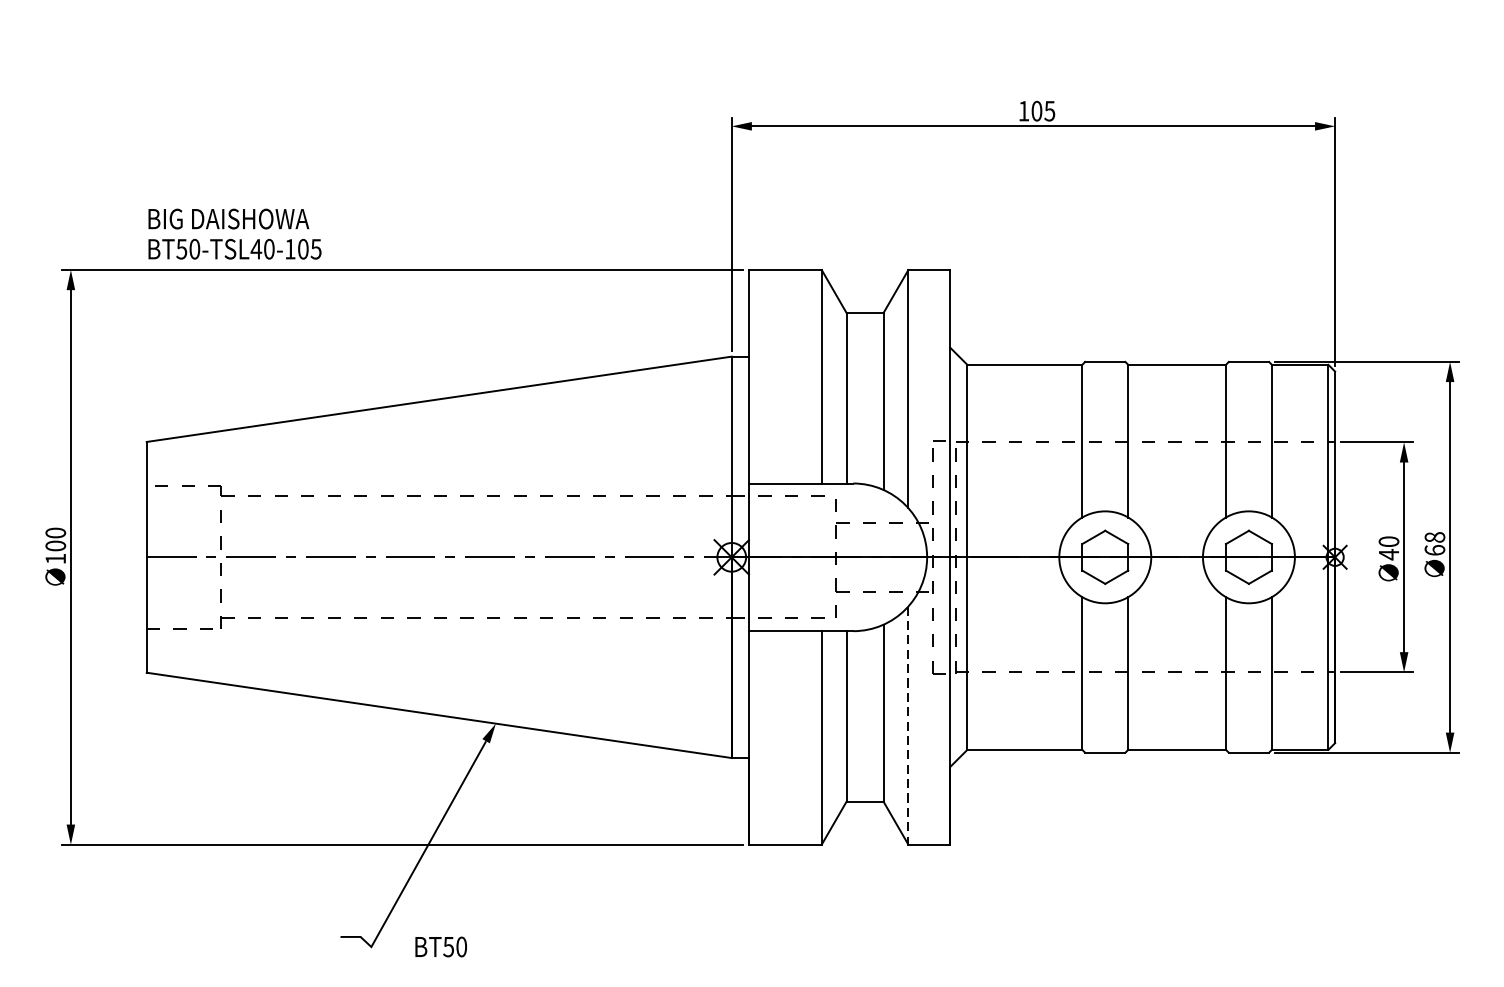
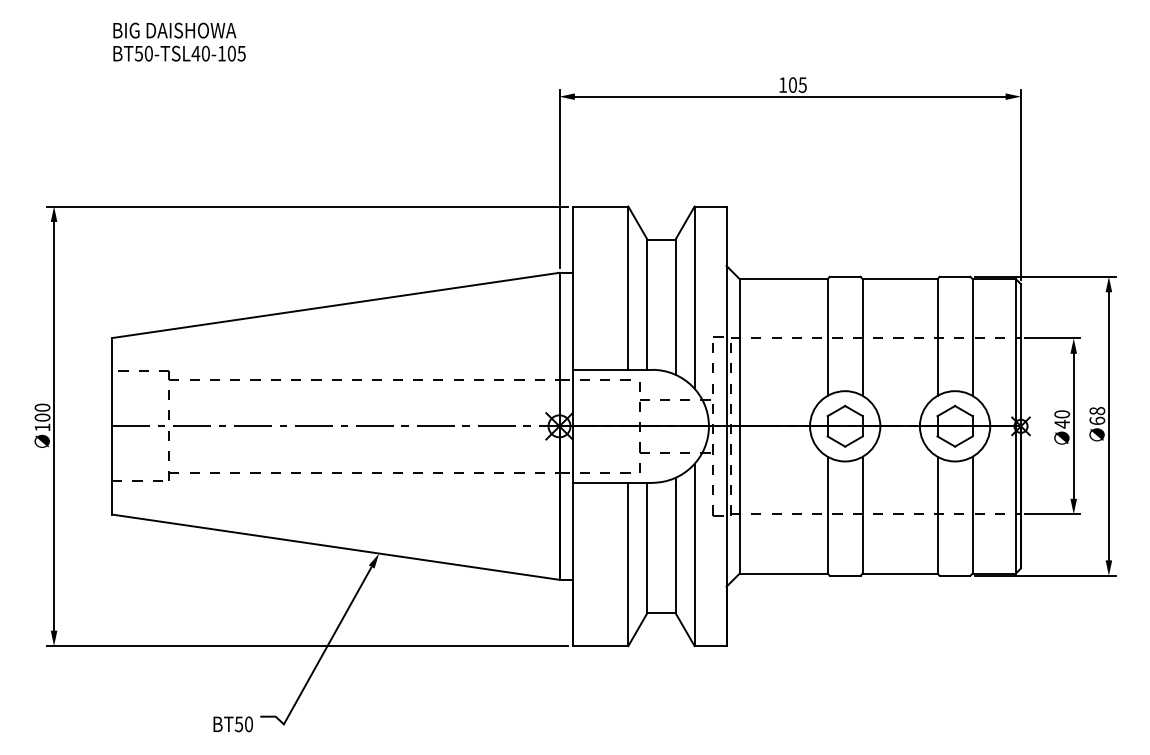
text: (234, 233) -> (179, 41), moved
line: (908, 726) -> (694, 555), dashed -> solid
text: (440, 947) -> (232, 724), moved

